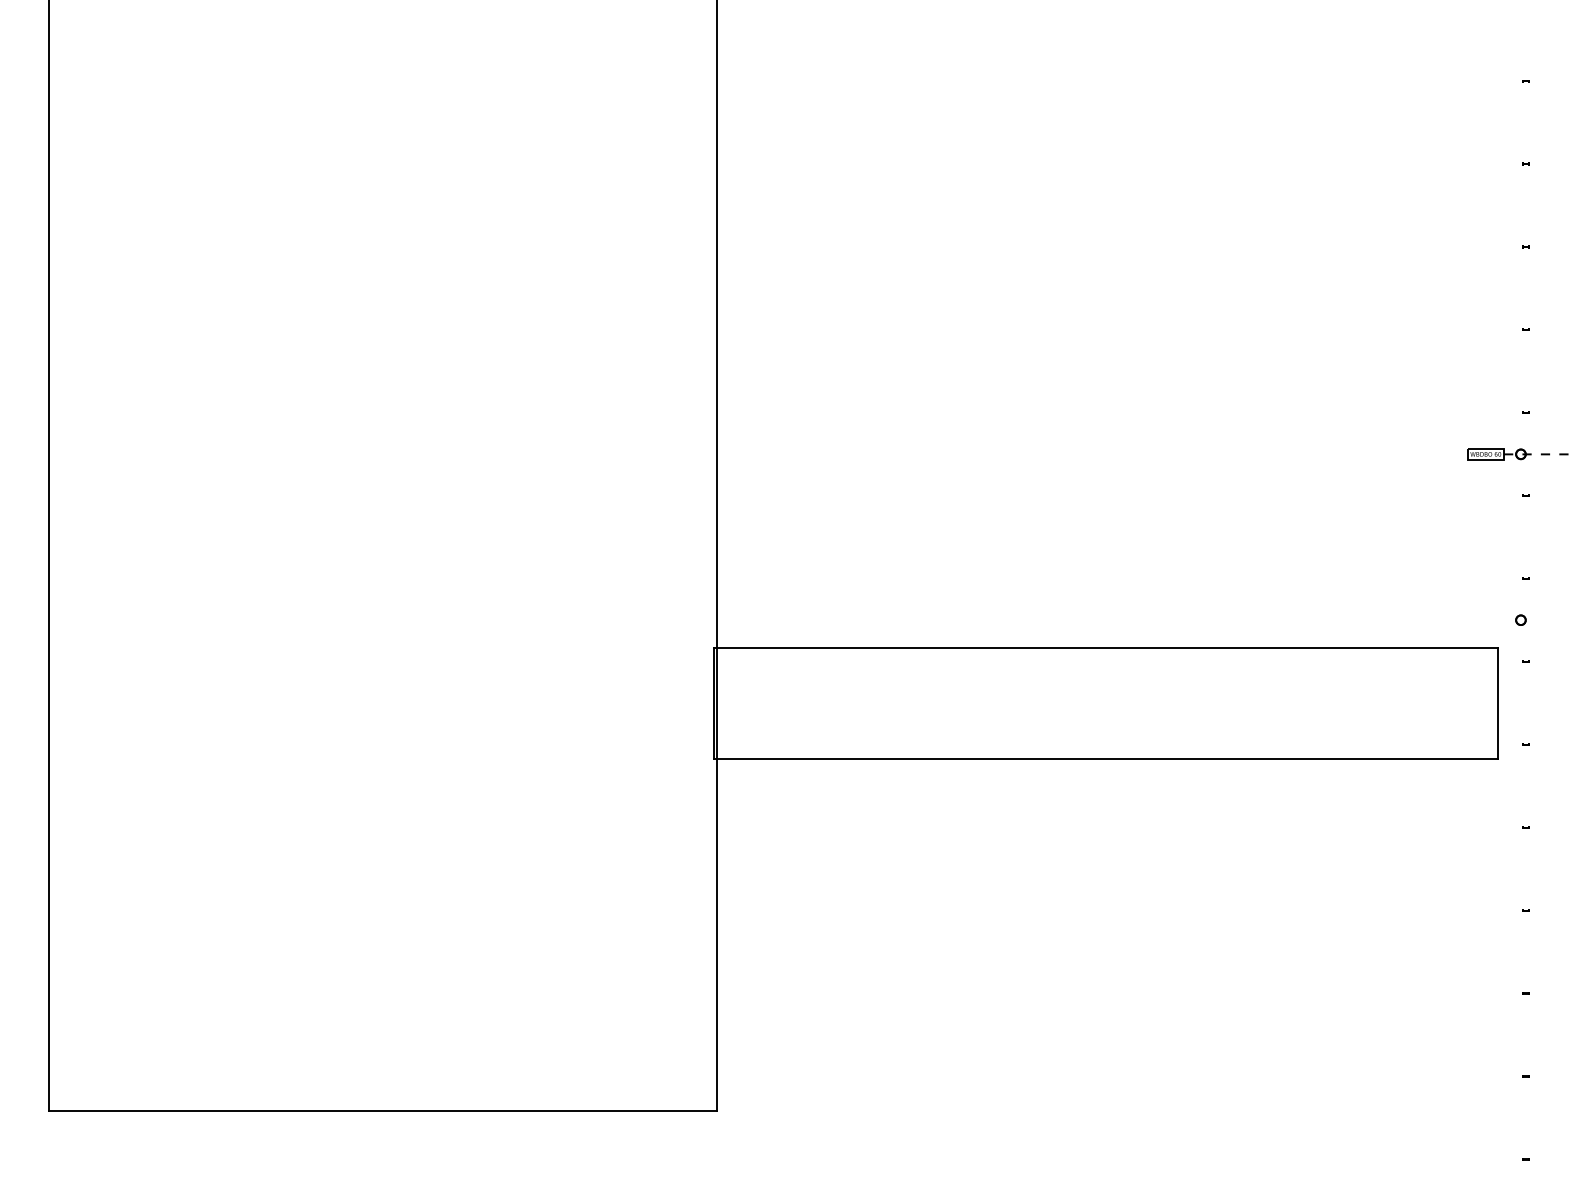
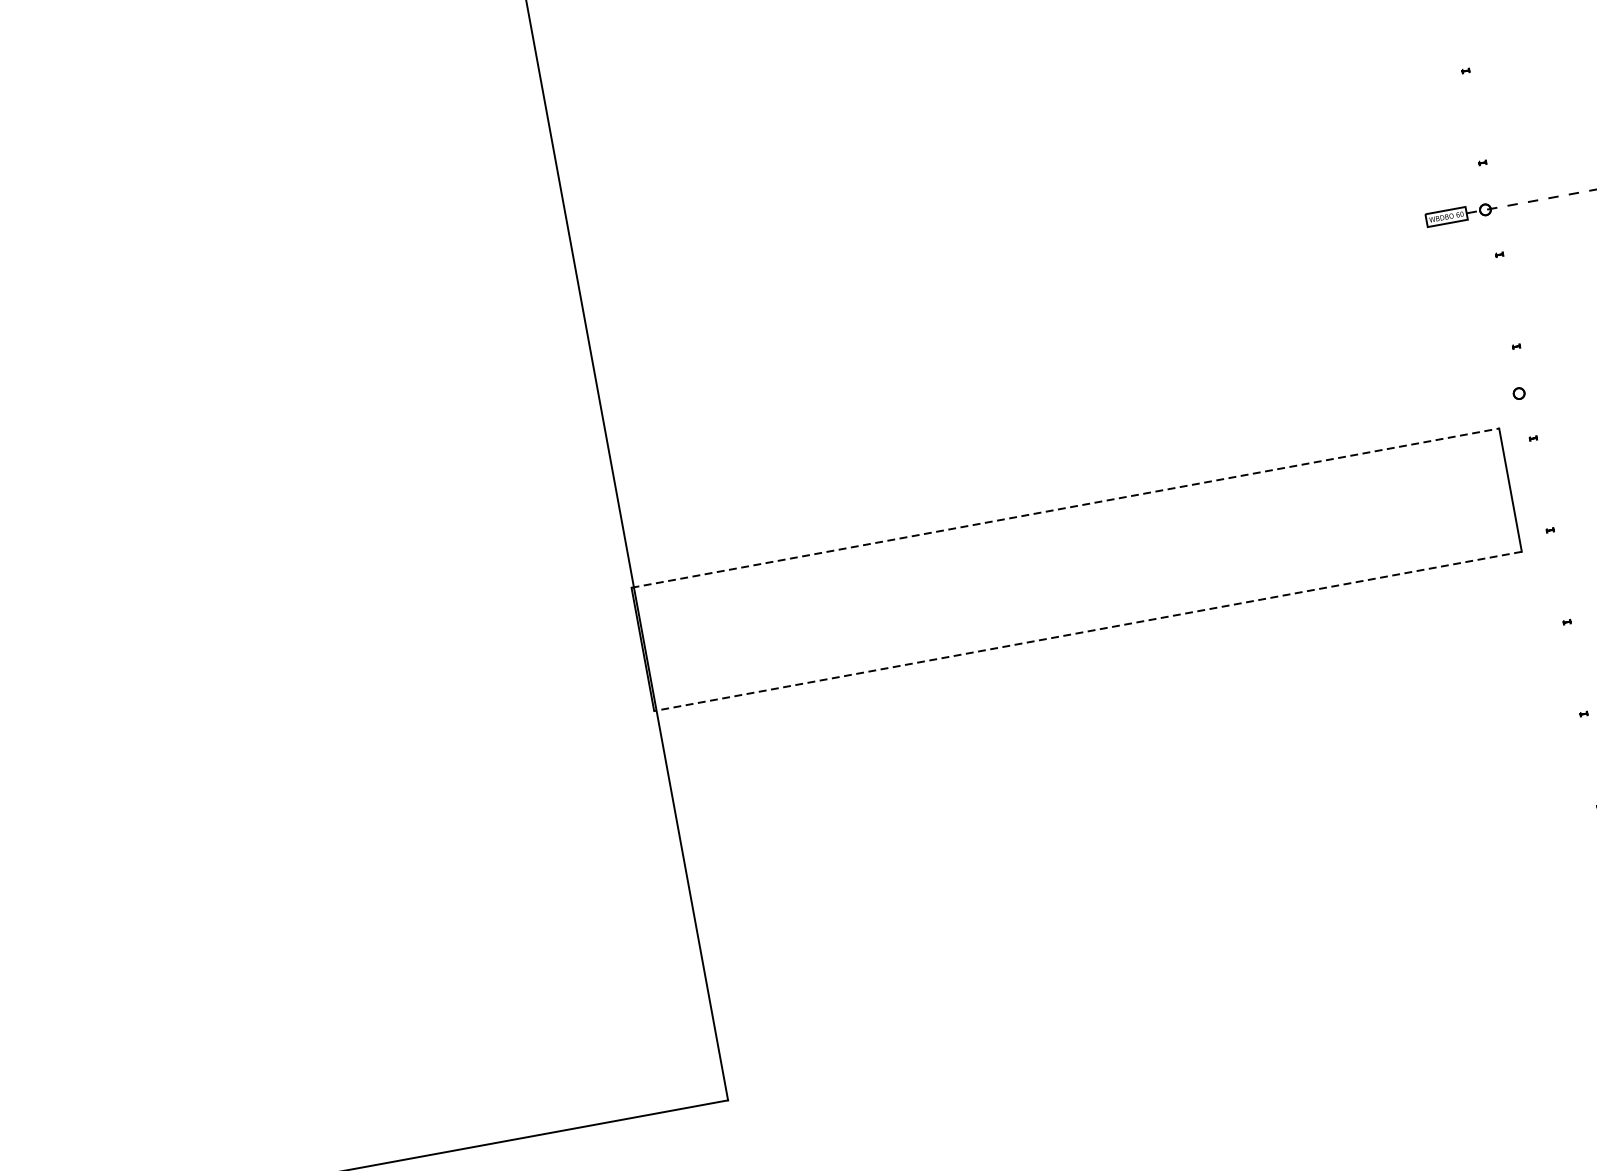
line: (1106, 647) -> (1065, 508), solid -> dashed
line: (1106, 758) -> (1088, 630), solid -> dashed

